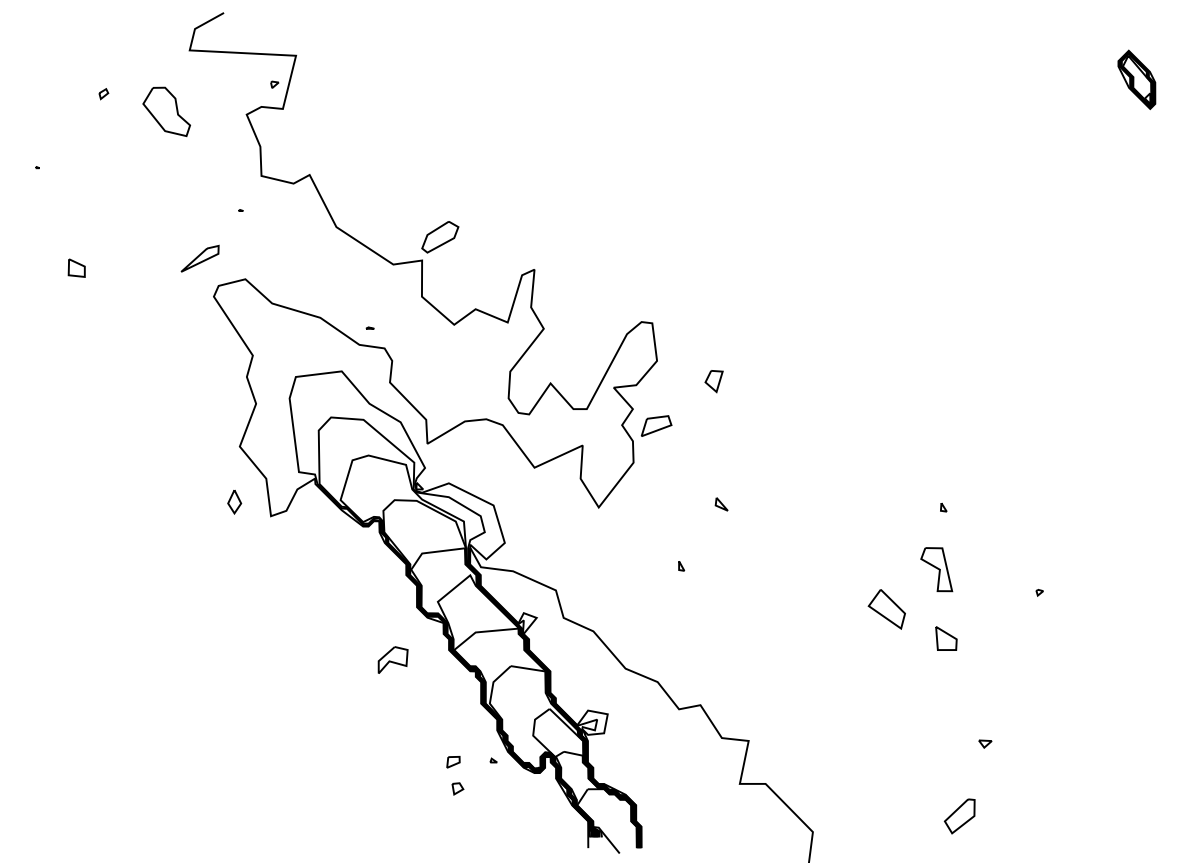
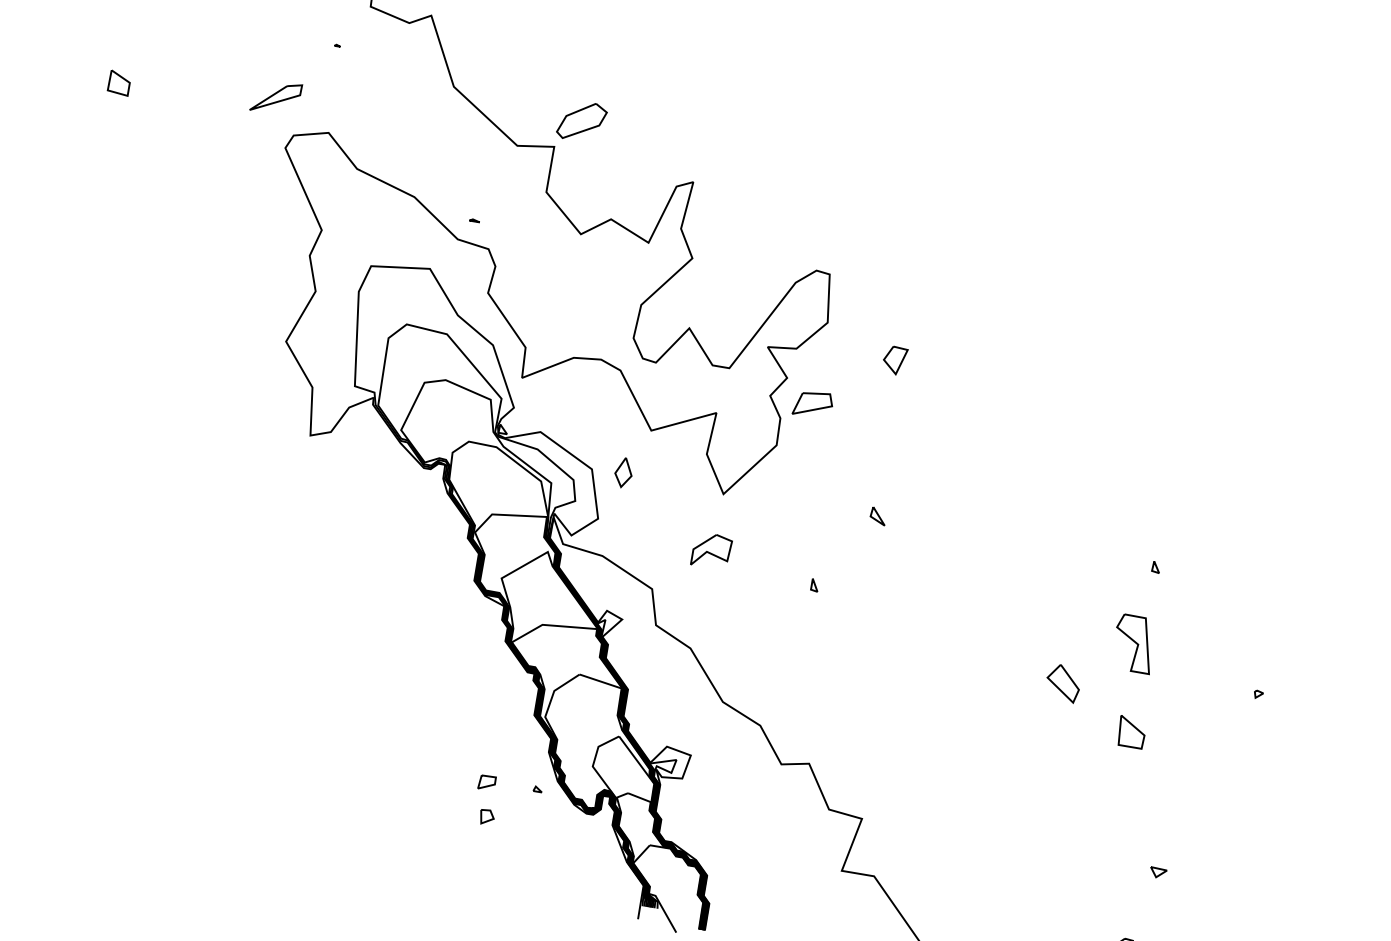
part: (234, 502) -> (623, 473), moved
part: (886, 609) -> (1062, 683), size x0.71
part: (392, 659) -> (711, 550), moved

